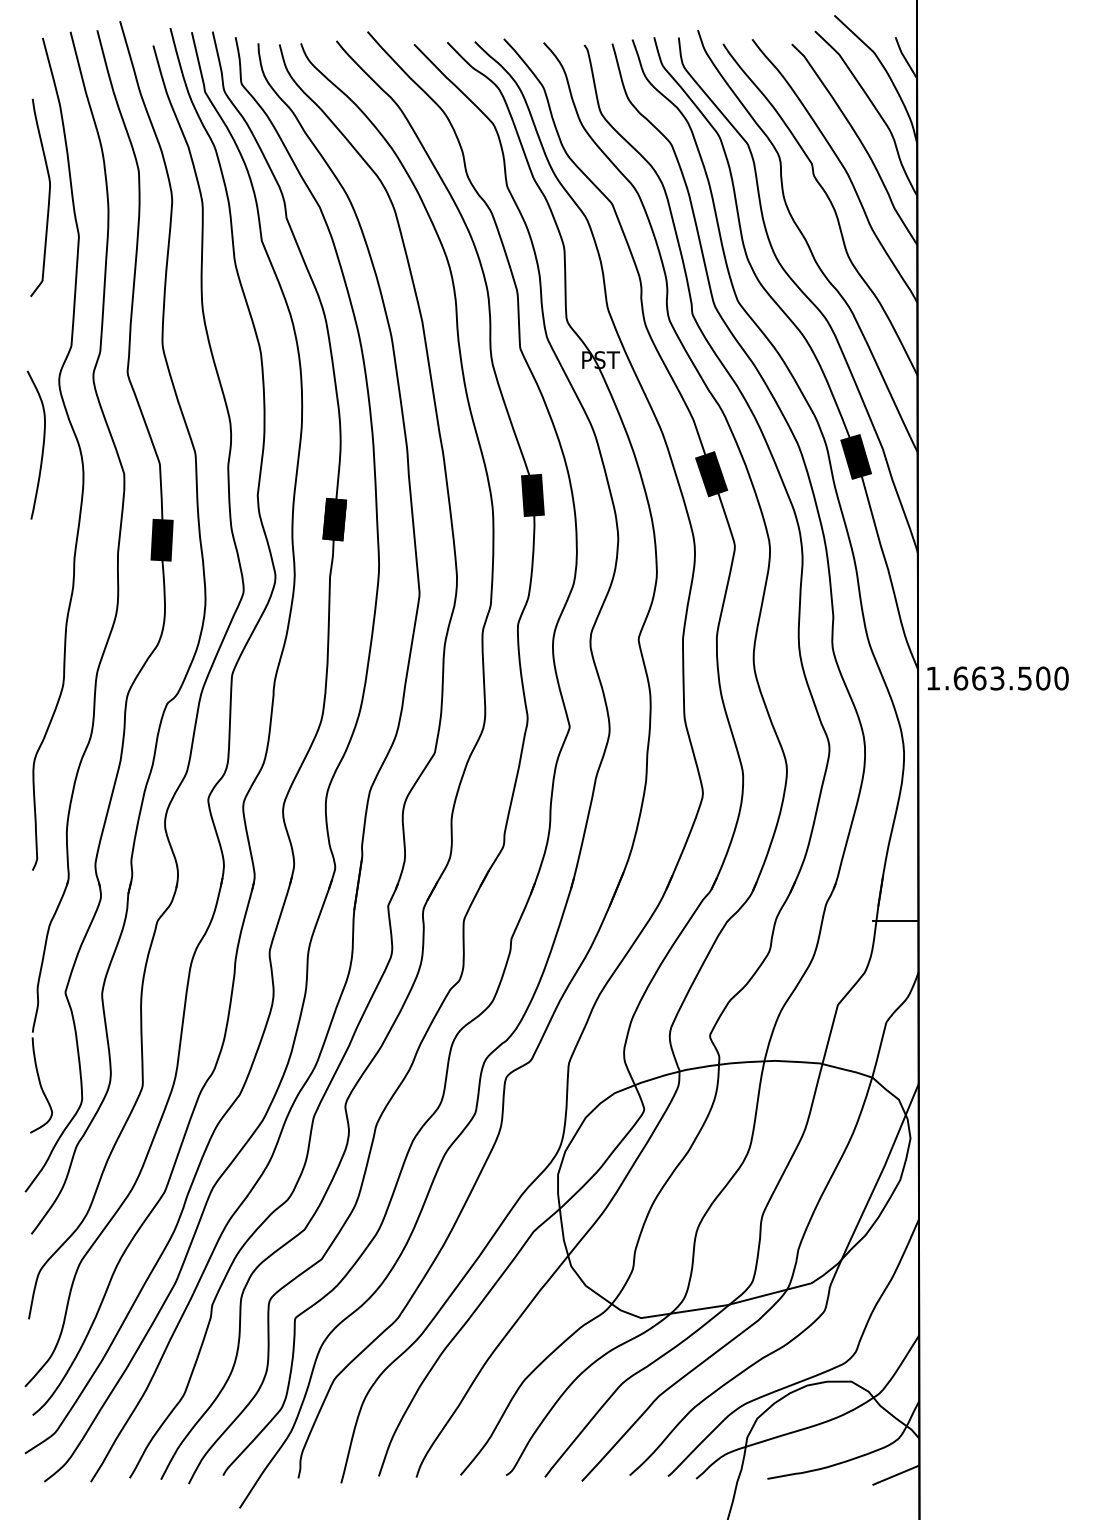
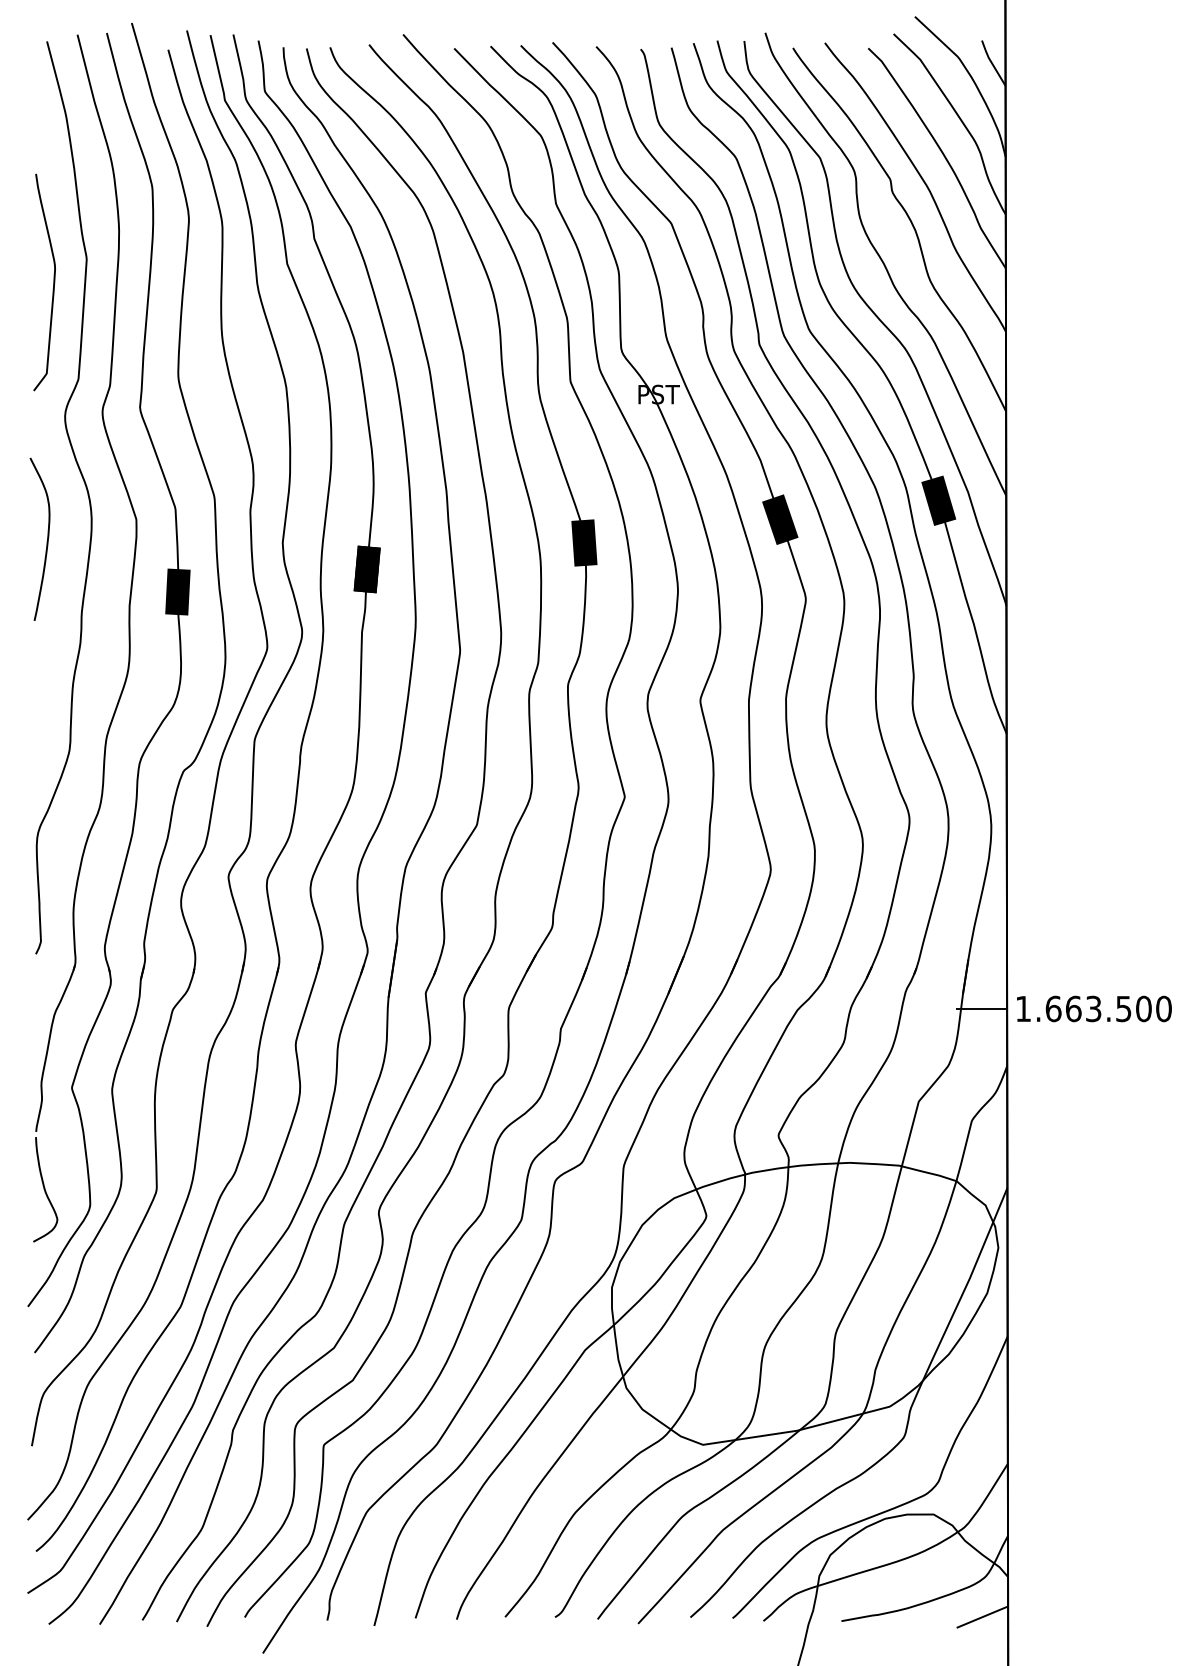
curve: (48, 197) -> (53, 282), moved
curve: (42, 444) -> (46, 538), moved
text: (997, 678) -> (1093, 1008), moved

